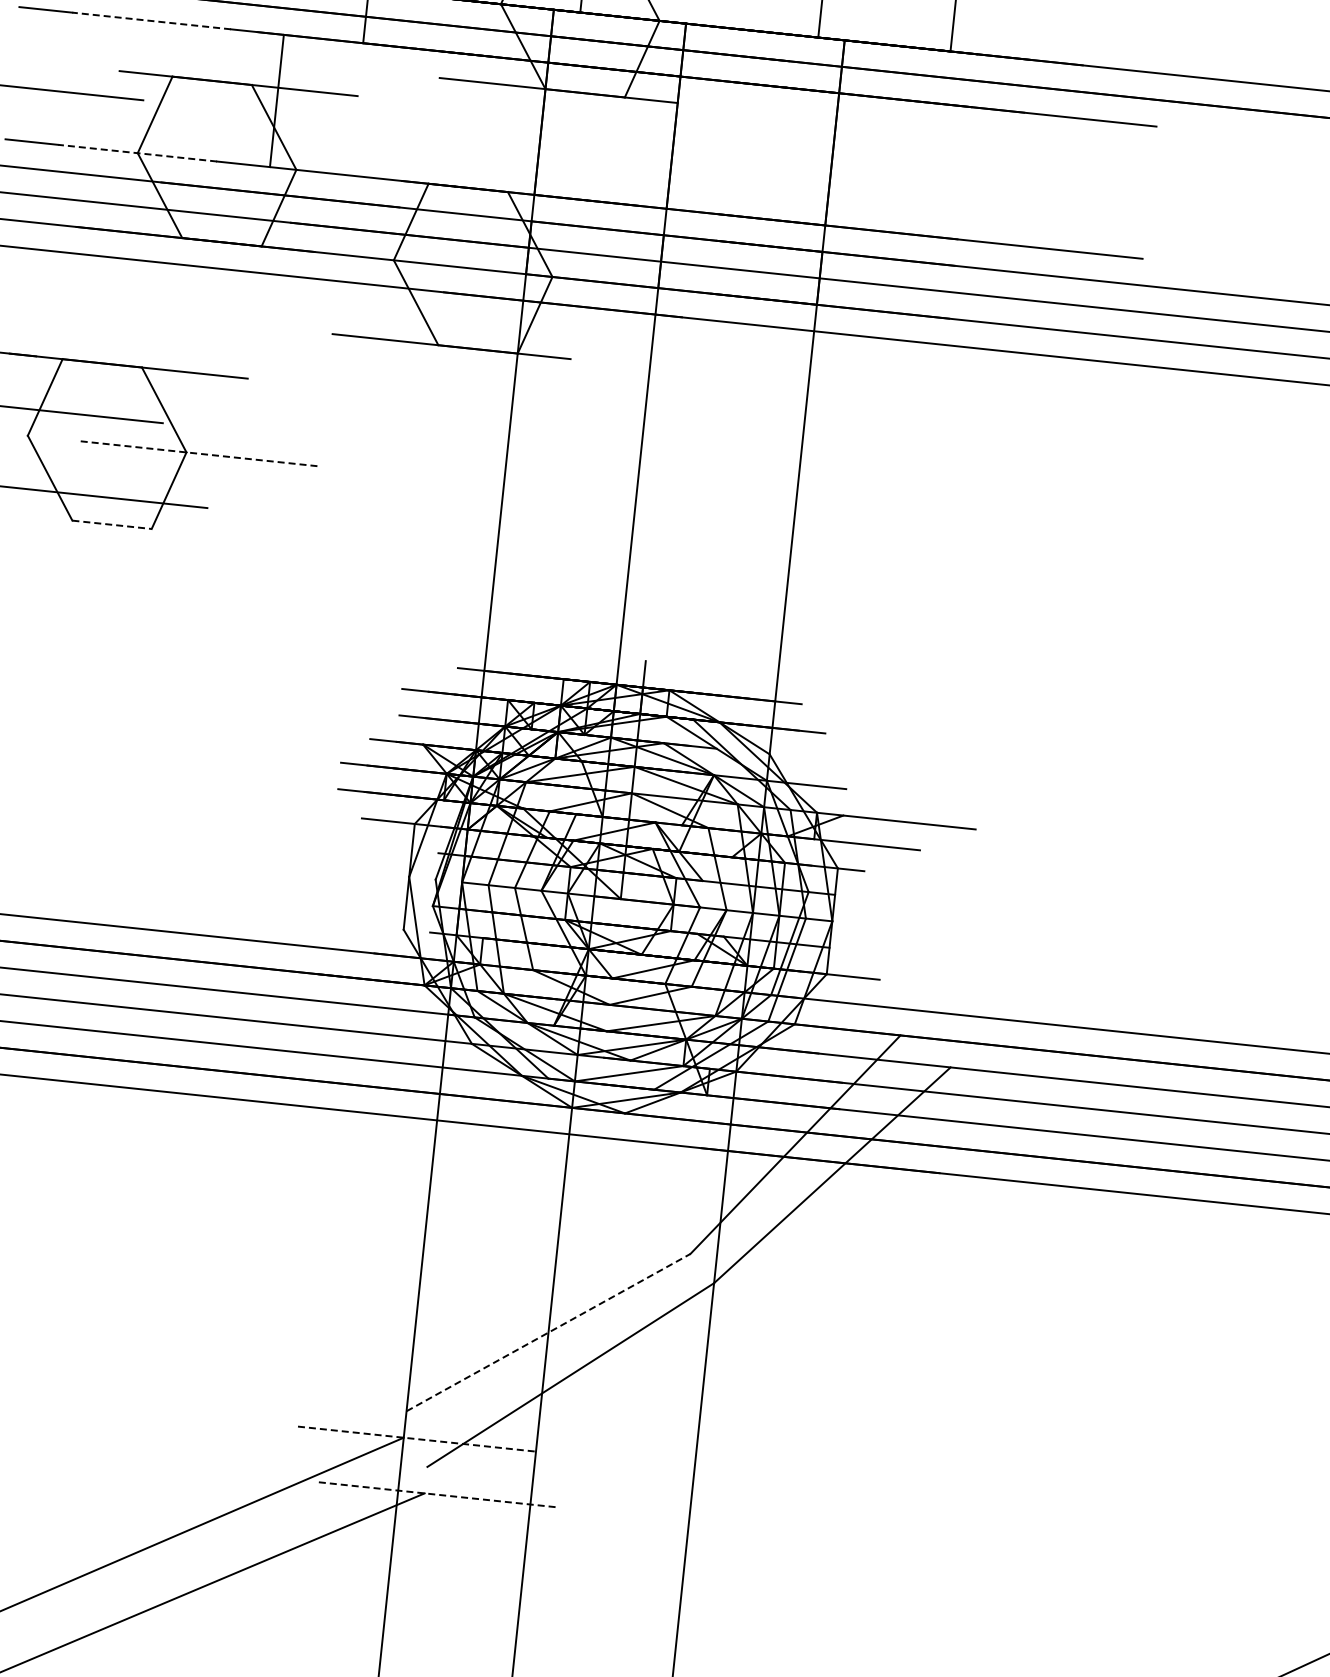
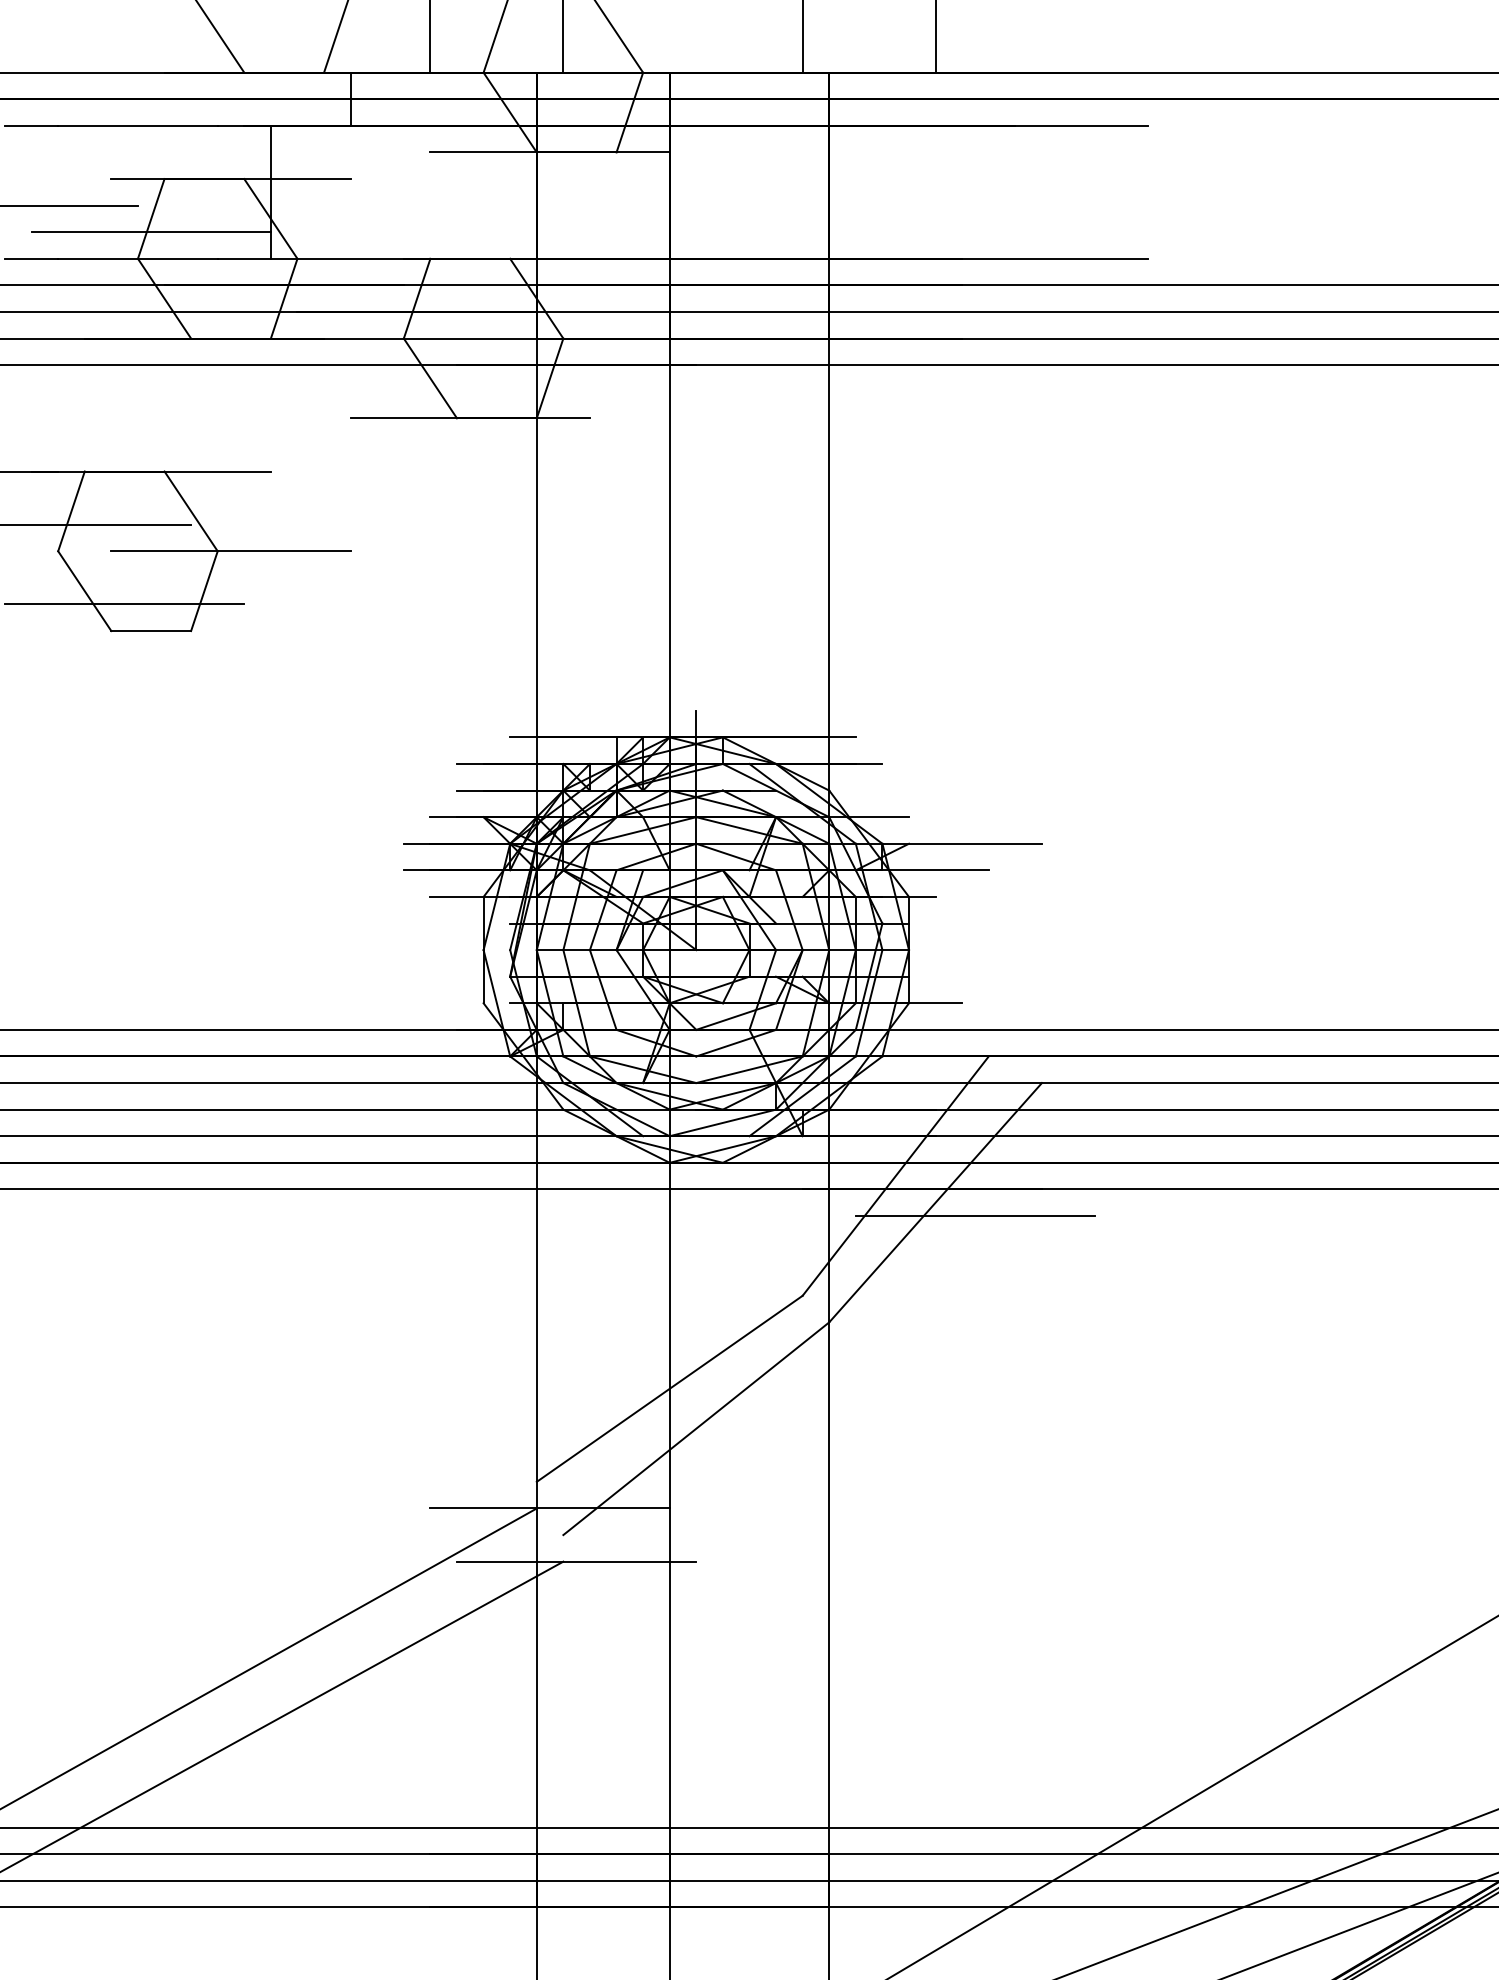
line: (151, 20) -> (137, 125), dashed -> solid
line: (152, 128) -> (150, 232), added
line: (137, 152) -> (137, 258), dashed -> solid
line: (200, 454) -> (231, 551), dashed -> solid
line: (112, 525) -> (151, 631), dashed -> solid
line: (870, 1192) -> (975, 1215), added
line: (549, 1332) -> (670, 1388), dashed -> solid
line: (417, 1439) -> (550, 1508), dashed -> solid
line: (437, 1494) -> (576, 1561), dashed -> solid

